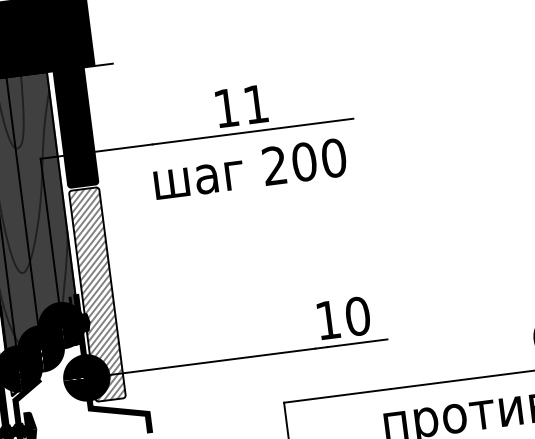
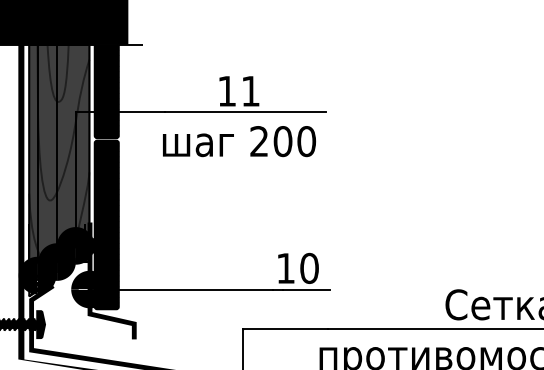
fill: (97, 293) -> (106, 224), added

